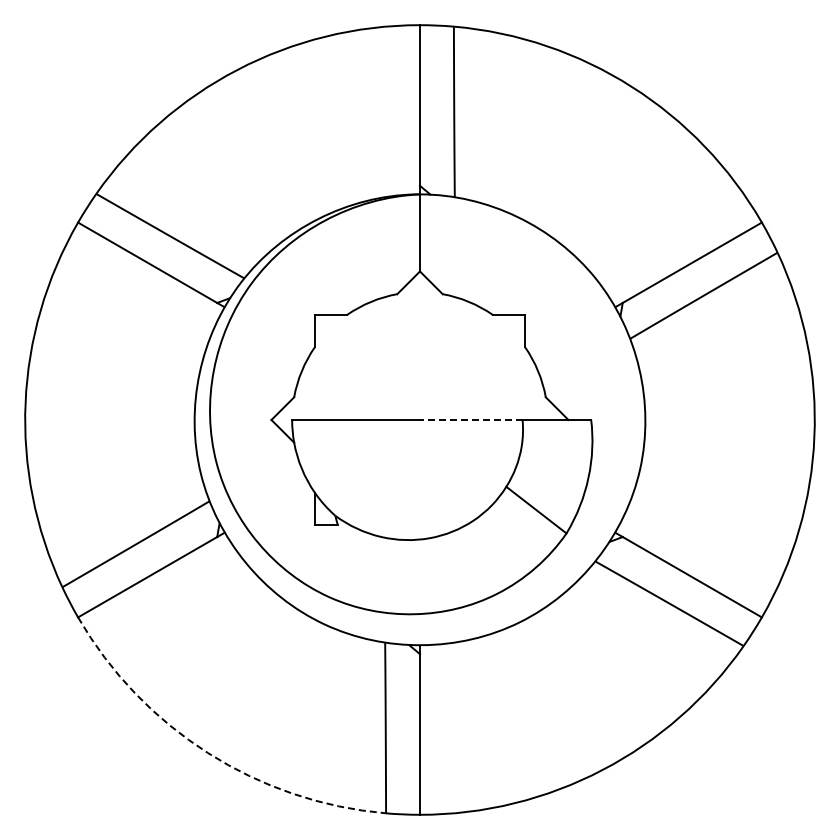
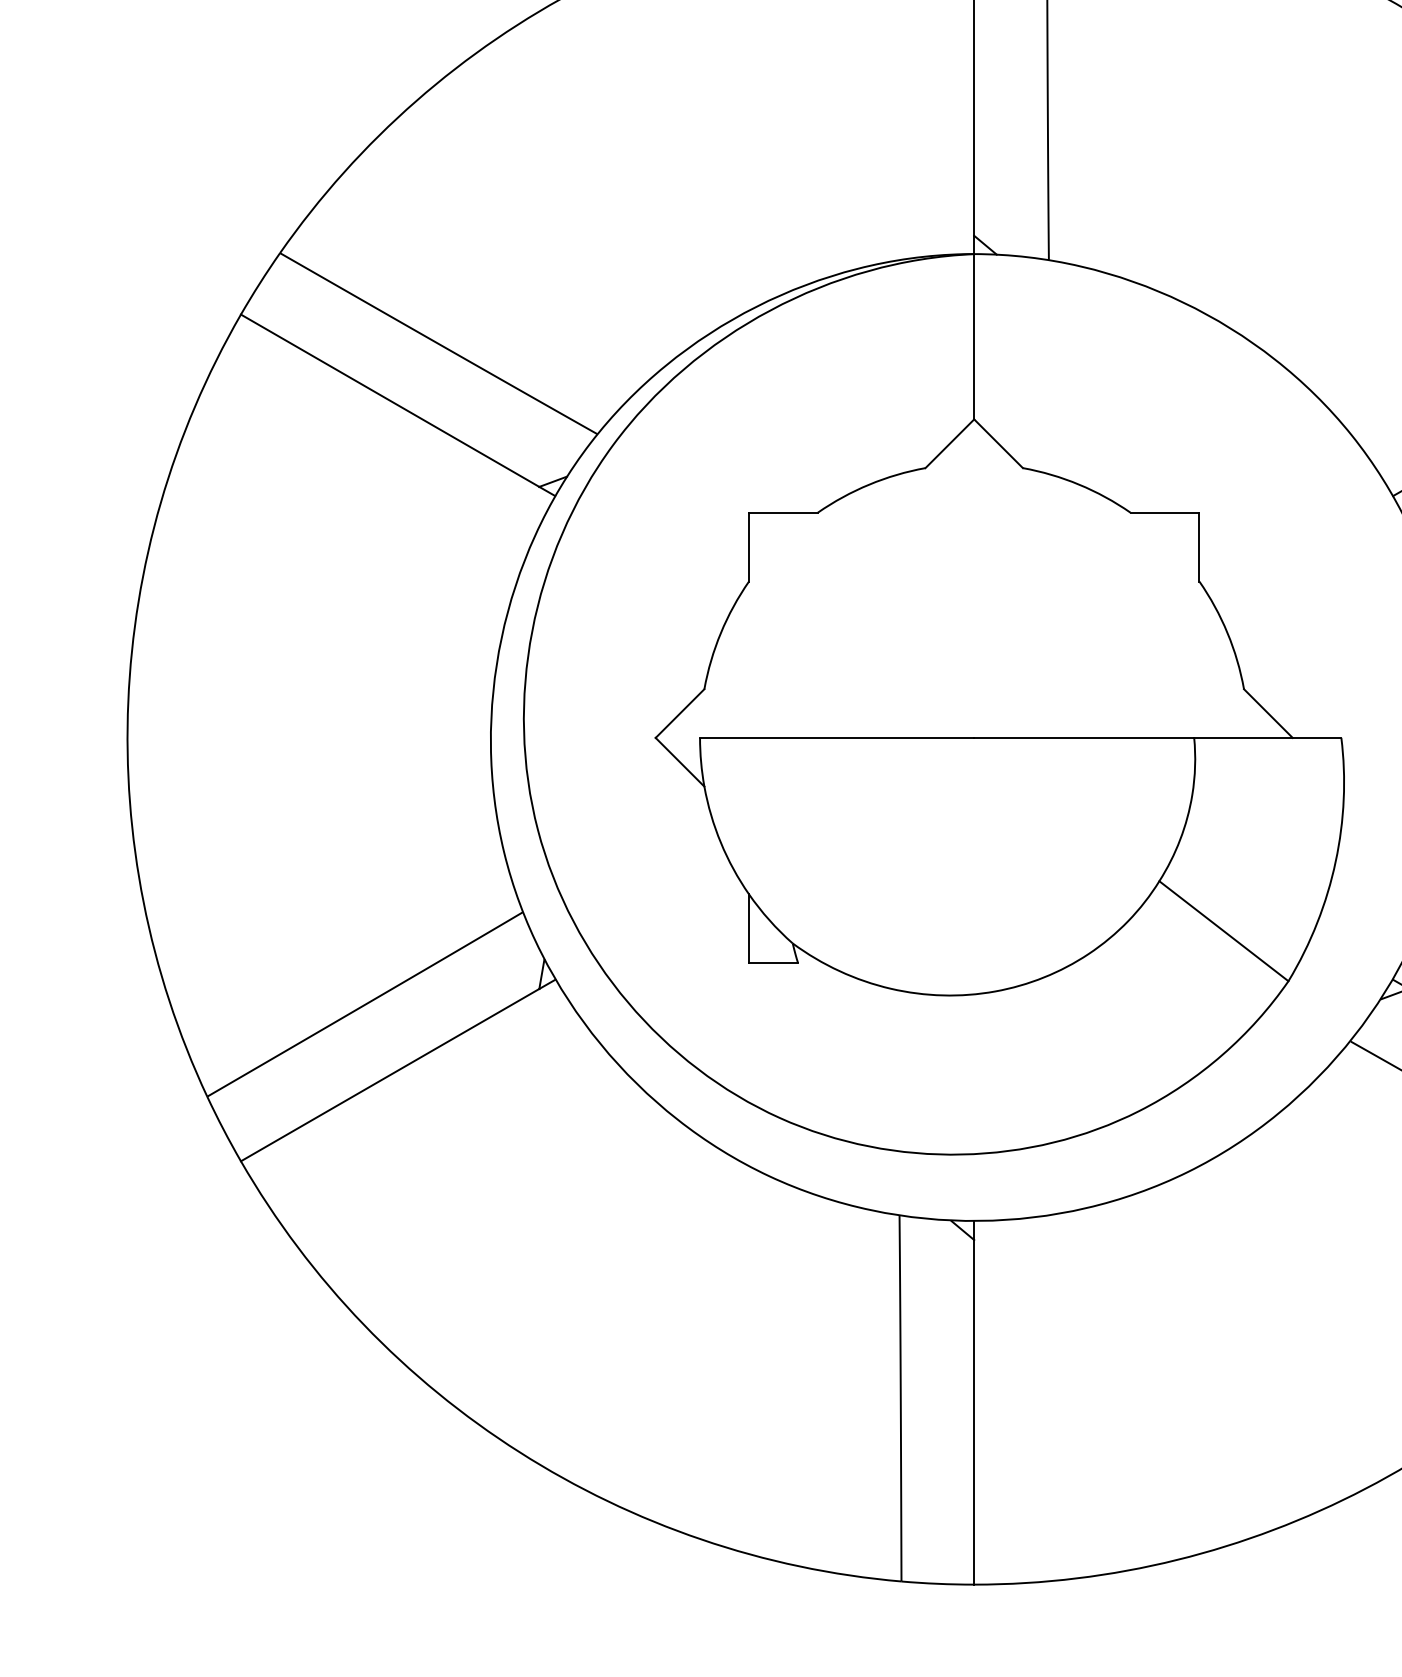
line: (470, 419) -> (1082, 736), dashed -> solid
arc: (208, 753) -> (520, 1453), dashed -> solid

